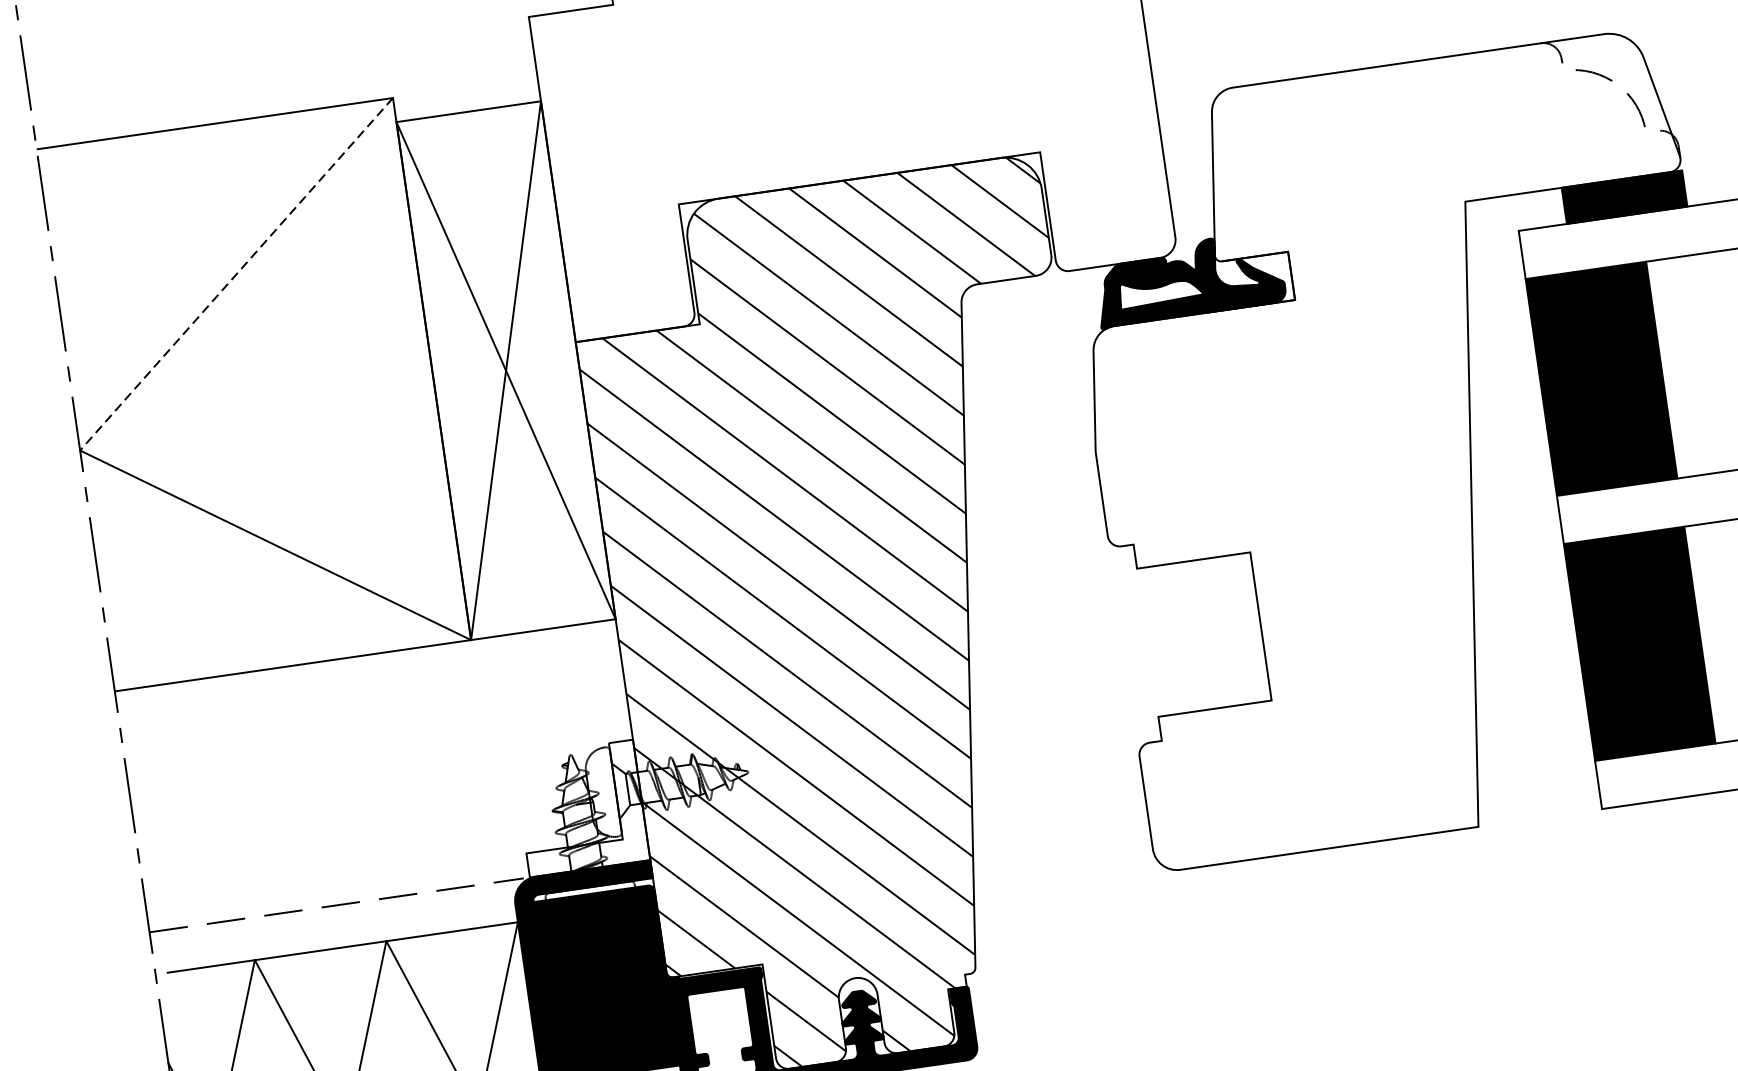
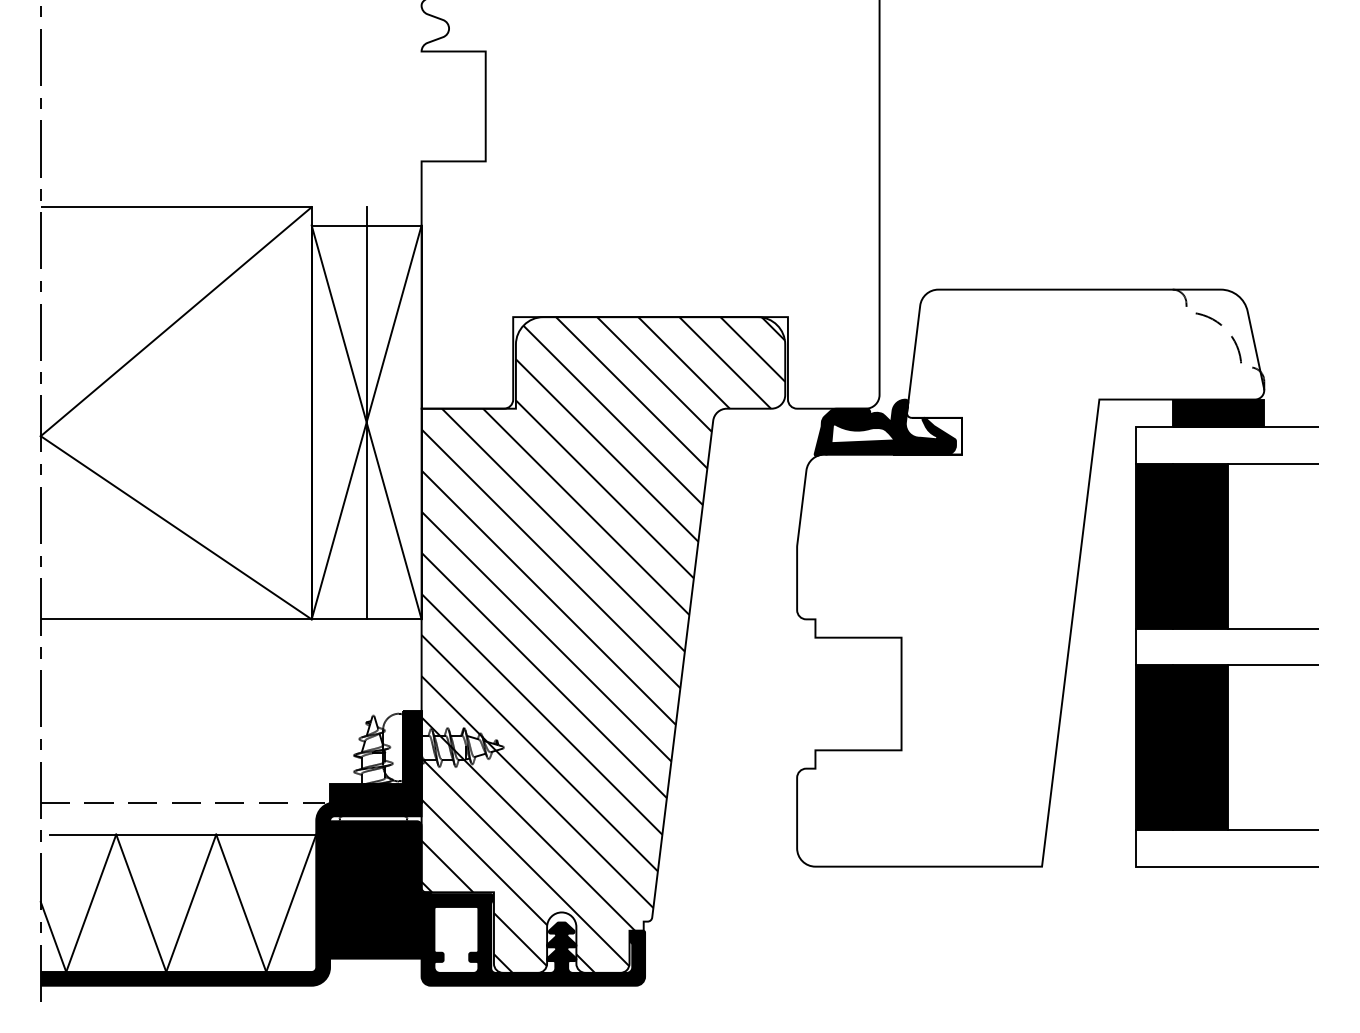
line: (235, 275) -> (175, 322), dashed -> solid
line: (504, 358) -> (366, 413), added
fill: (581, 808) -> (375, 756), added

